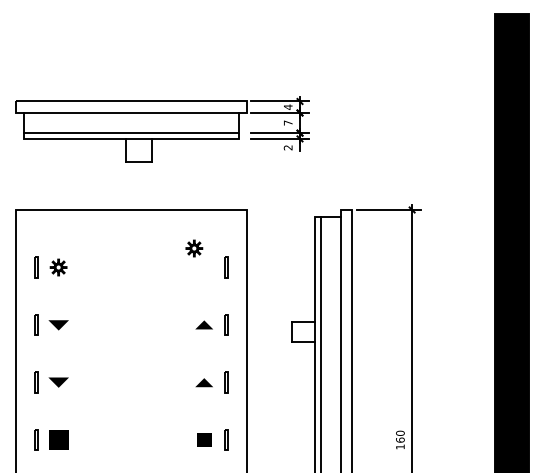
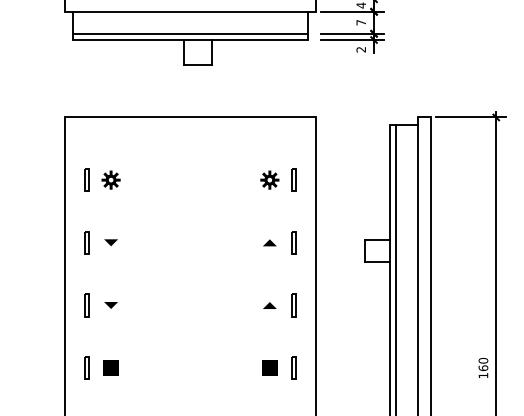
part: (194, 248) -> (270, 180), moved
part: (58, 324) -> (110, 242), size x0.62
part: (204, 325) -> (270, 243), size x0.71
part: (58, 382) -> (110, 305), size x0.62
part: (204, 382) -> (270, 305), size x0.71
part: (58, 439) -> (110, 367), size x0.71

